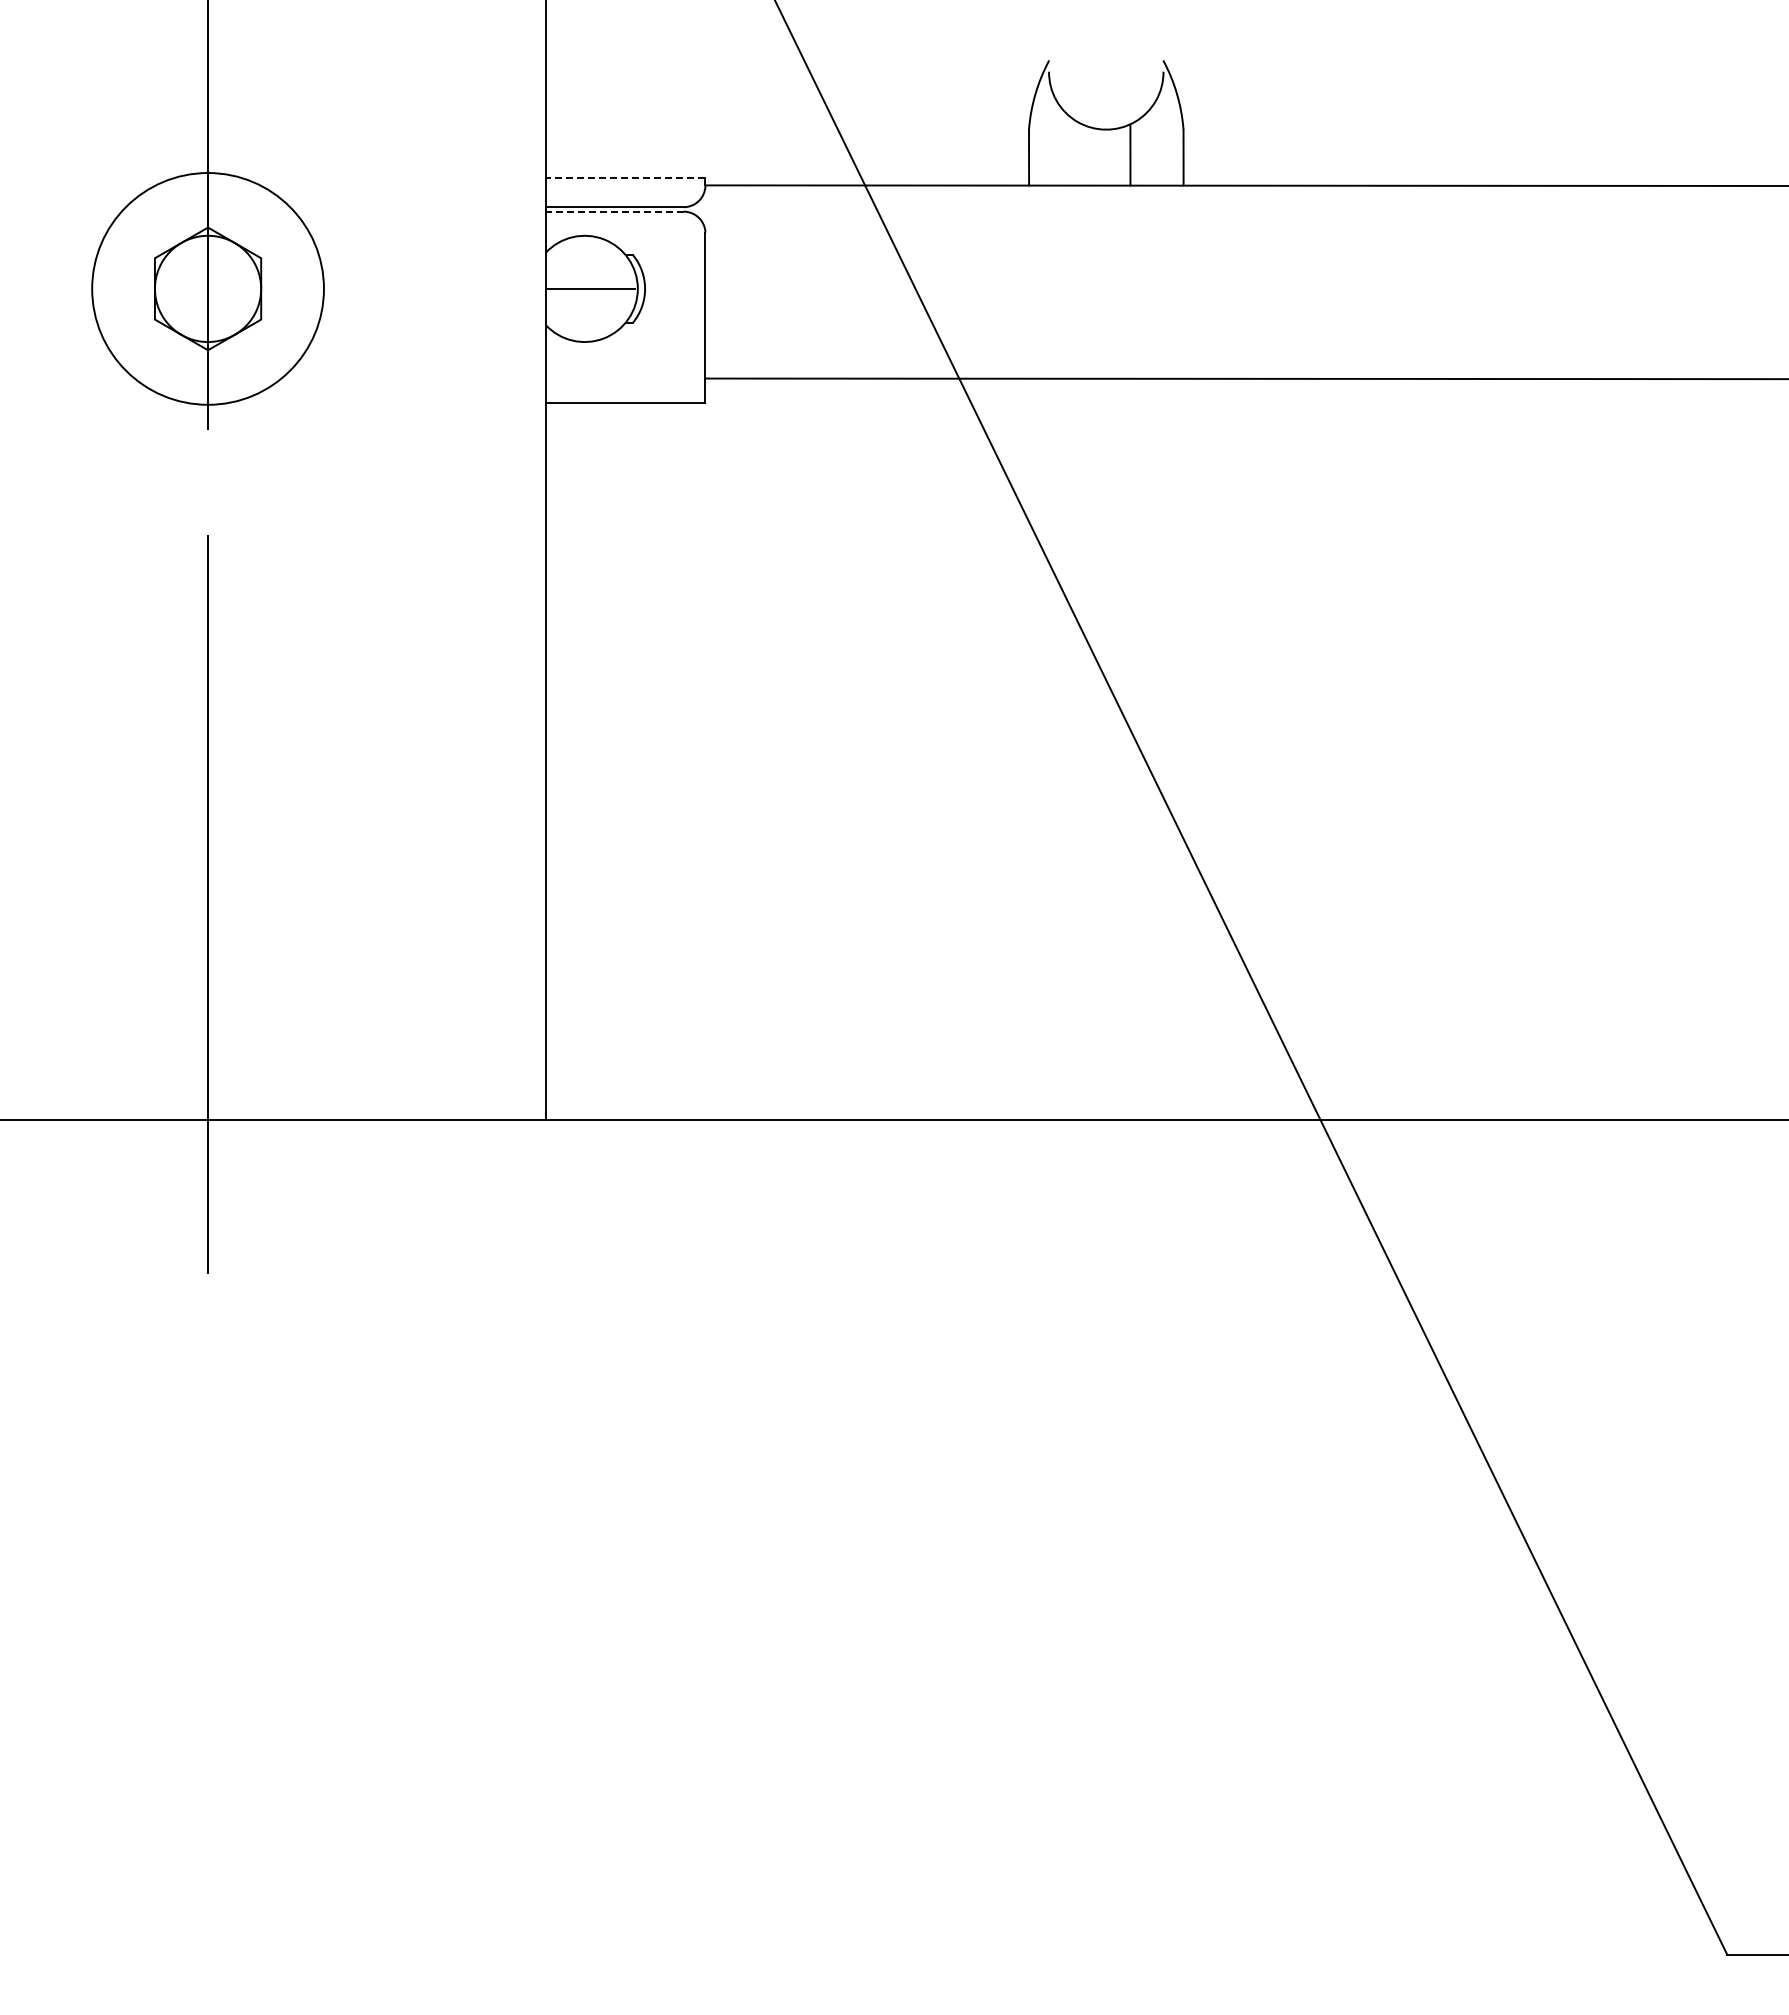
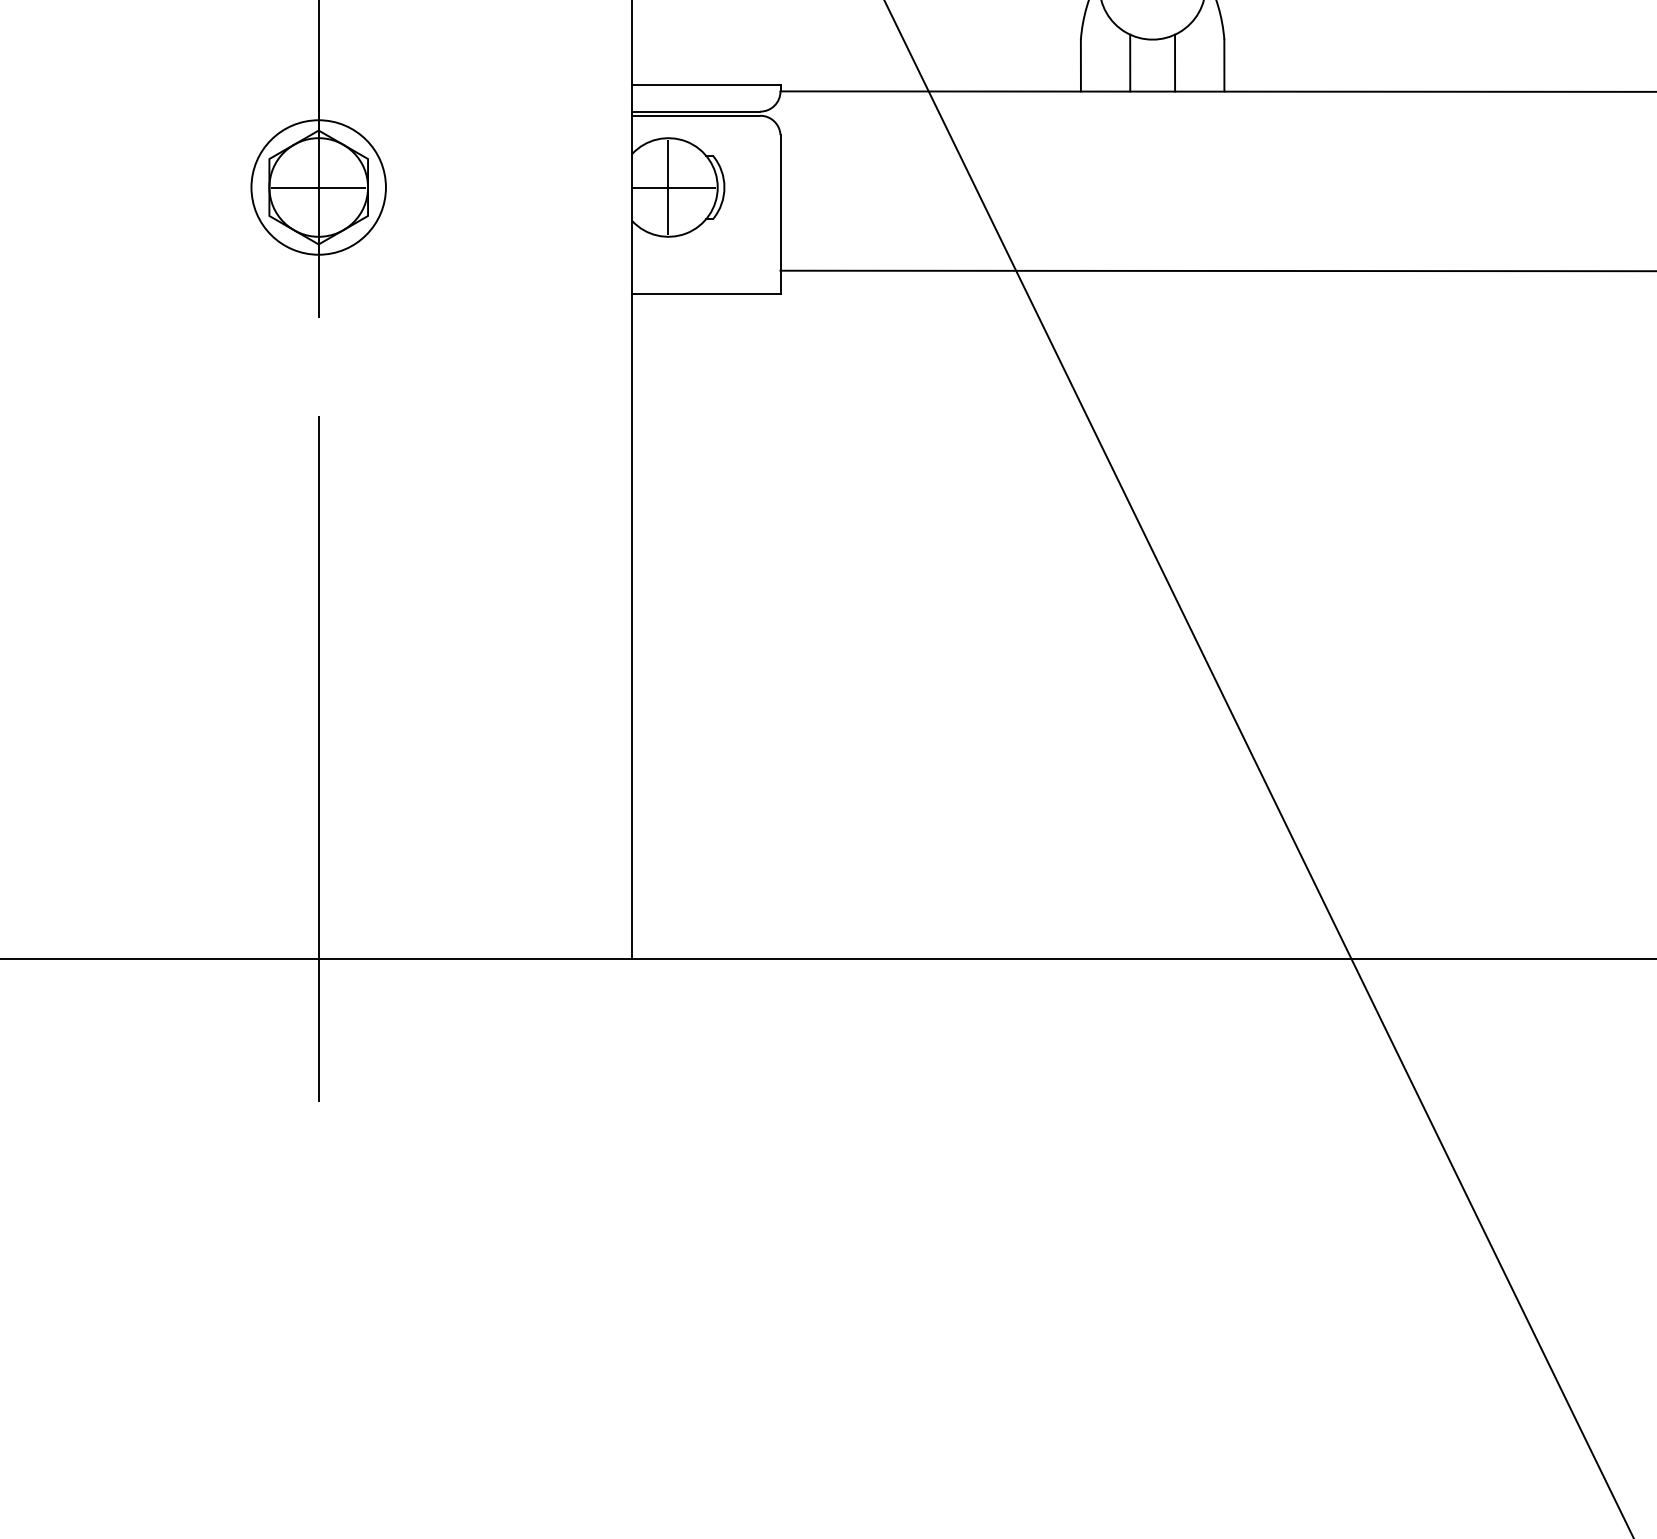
line: (1082, 154) -> (1130, 62), added
line: (625, 178) -> (706, 84), dashed -> solid
line: (614, 211) -> (696, 115), dashed -> solid
circle: (207, 288) -> (318, 187), size x0.62
line: (208, 288) -> (319, 187), added
line: (584, 288) -> (668, 187), added

